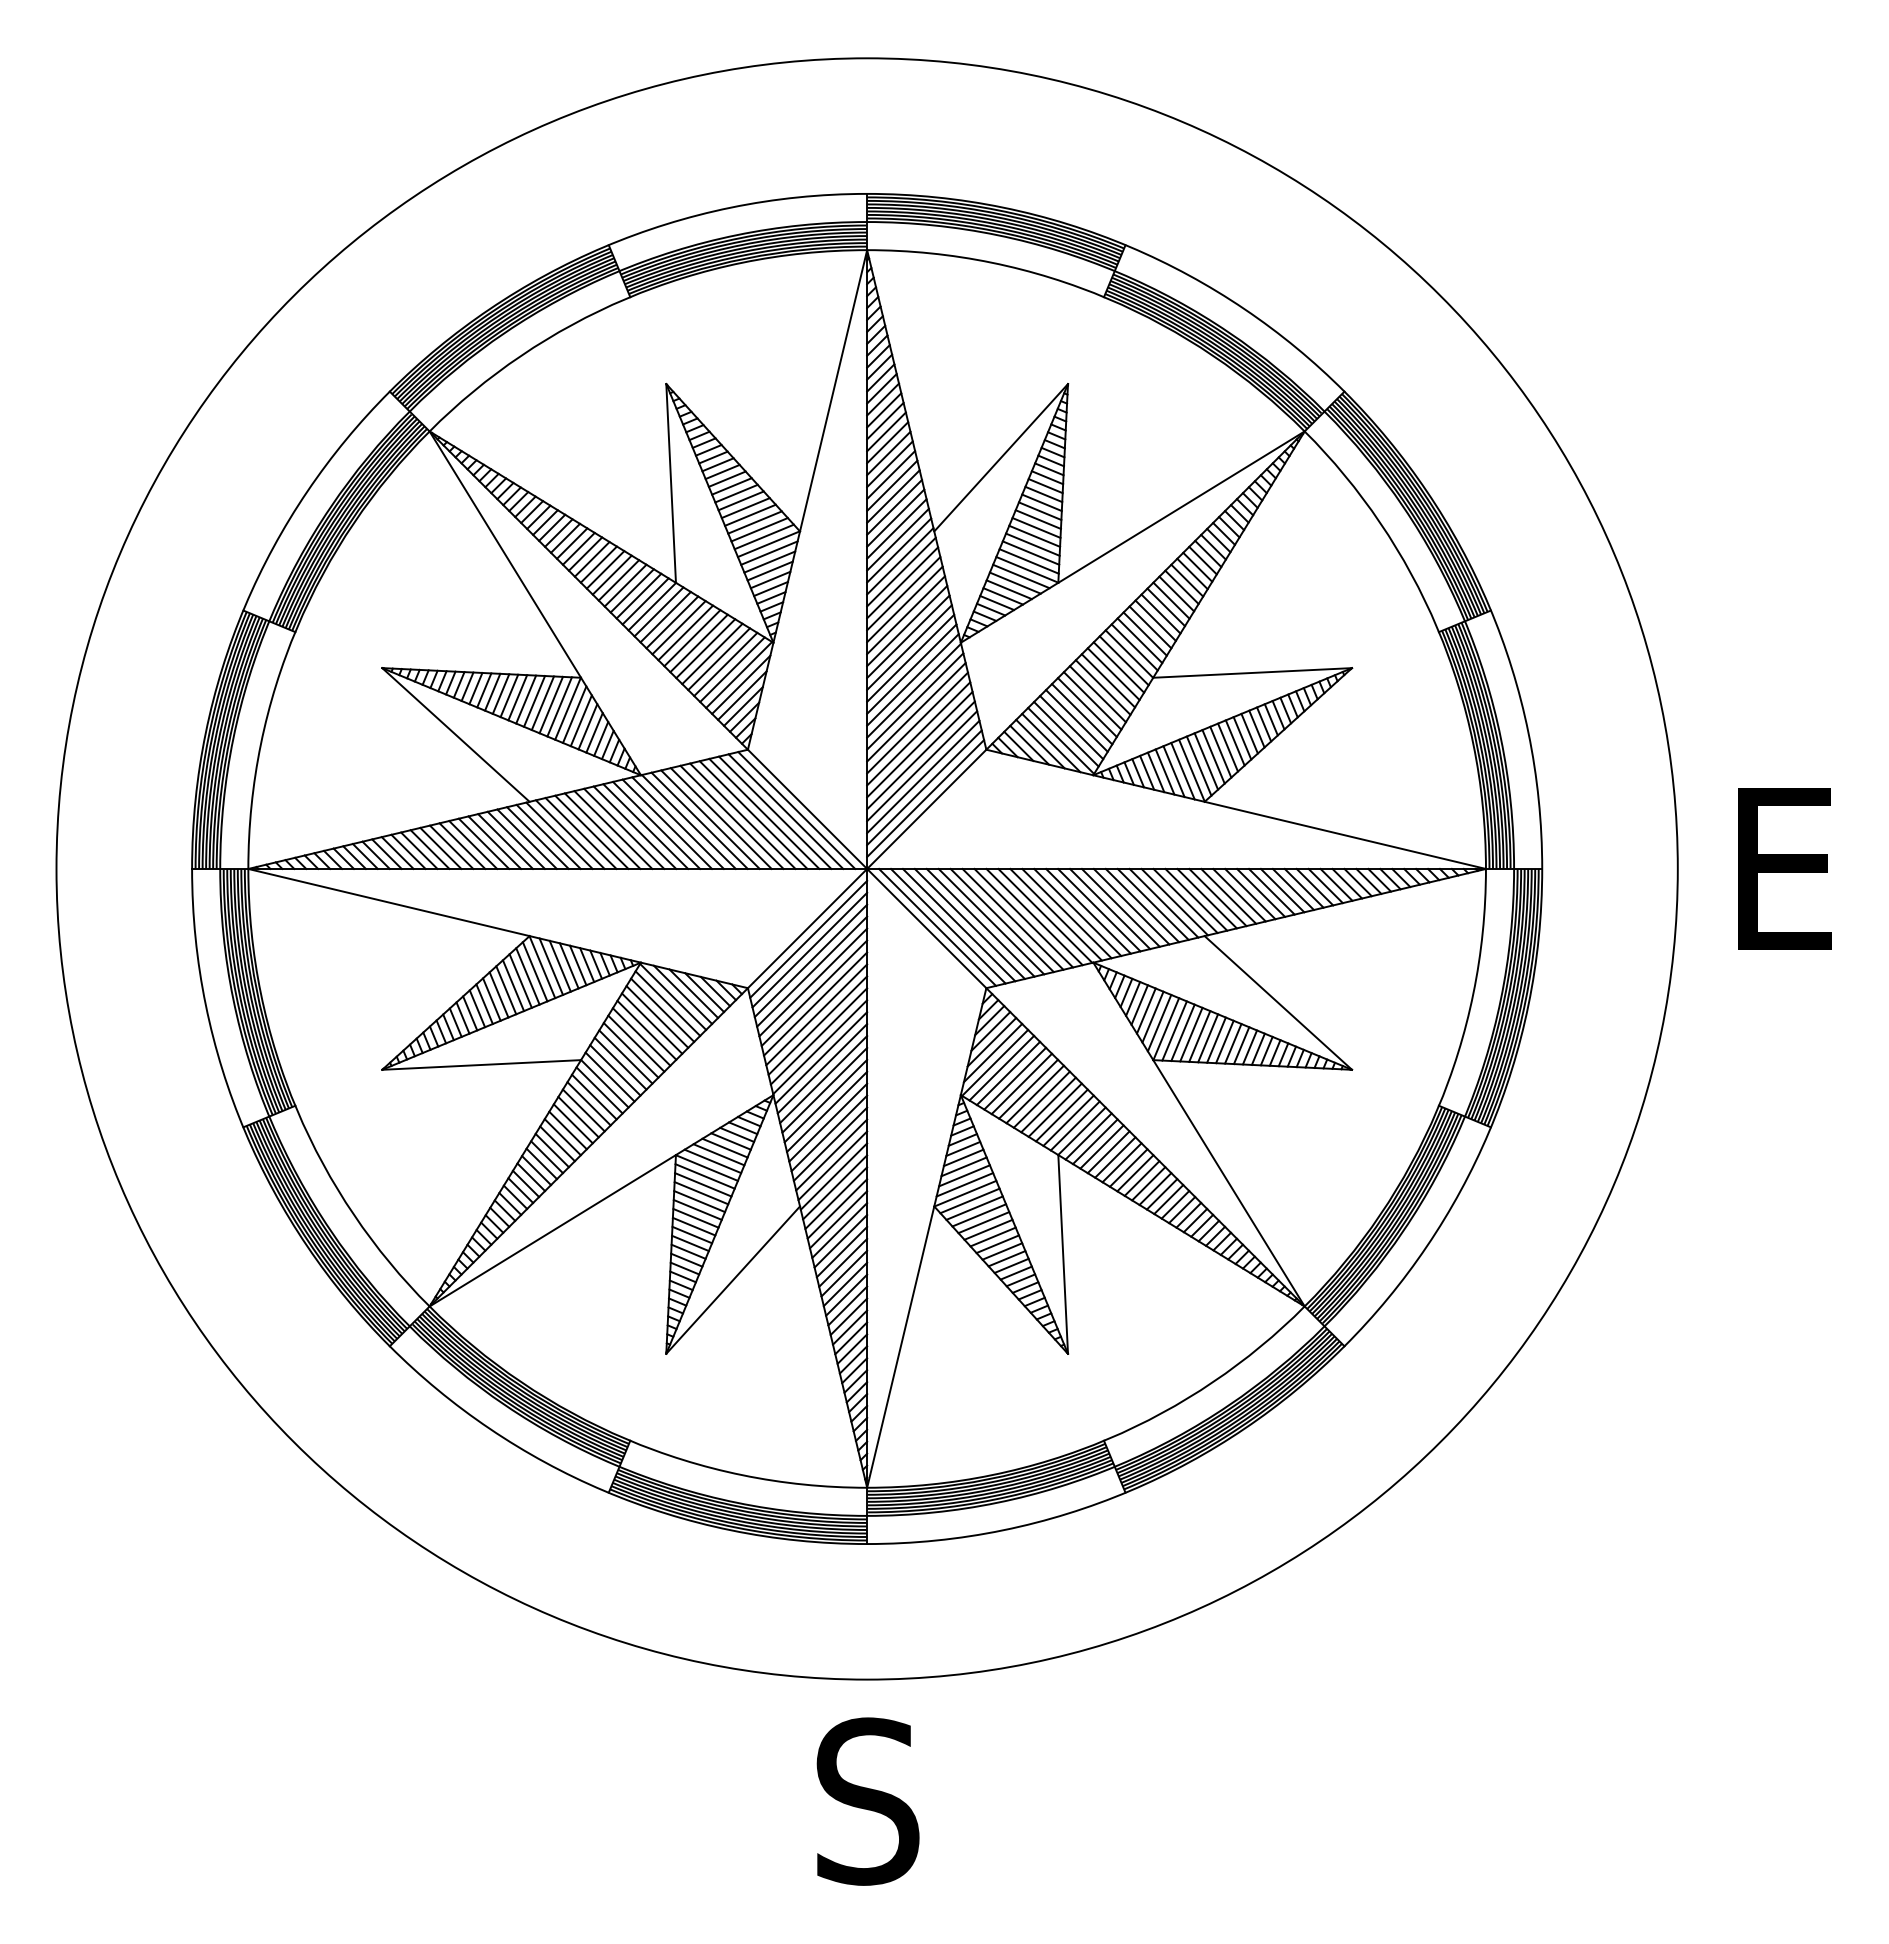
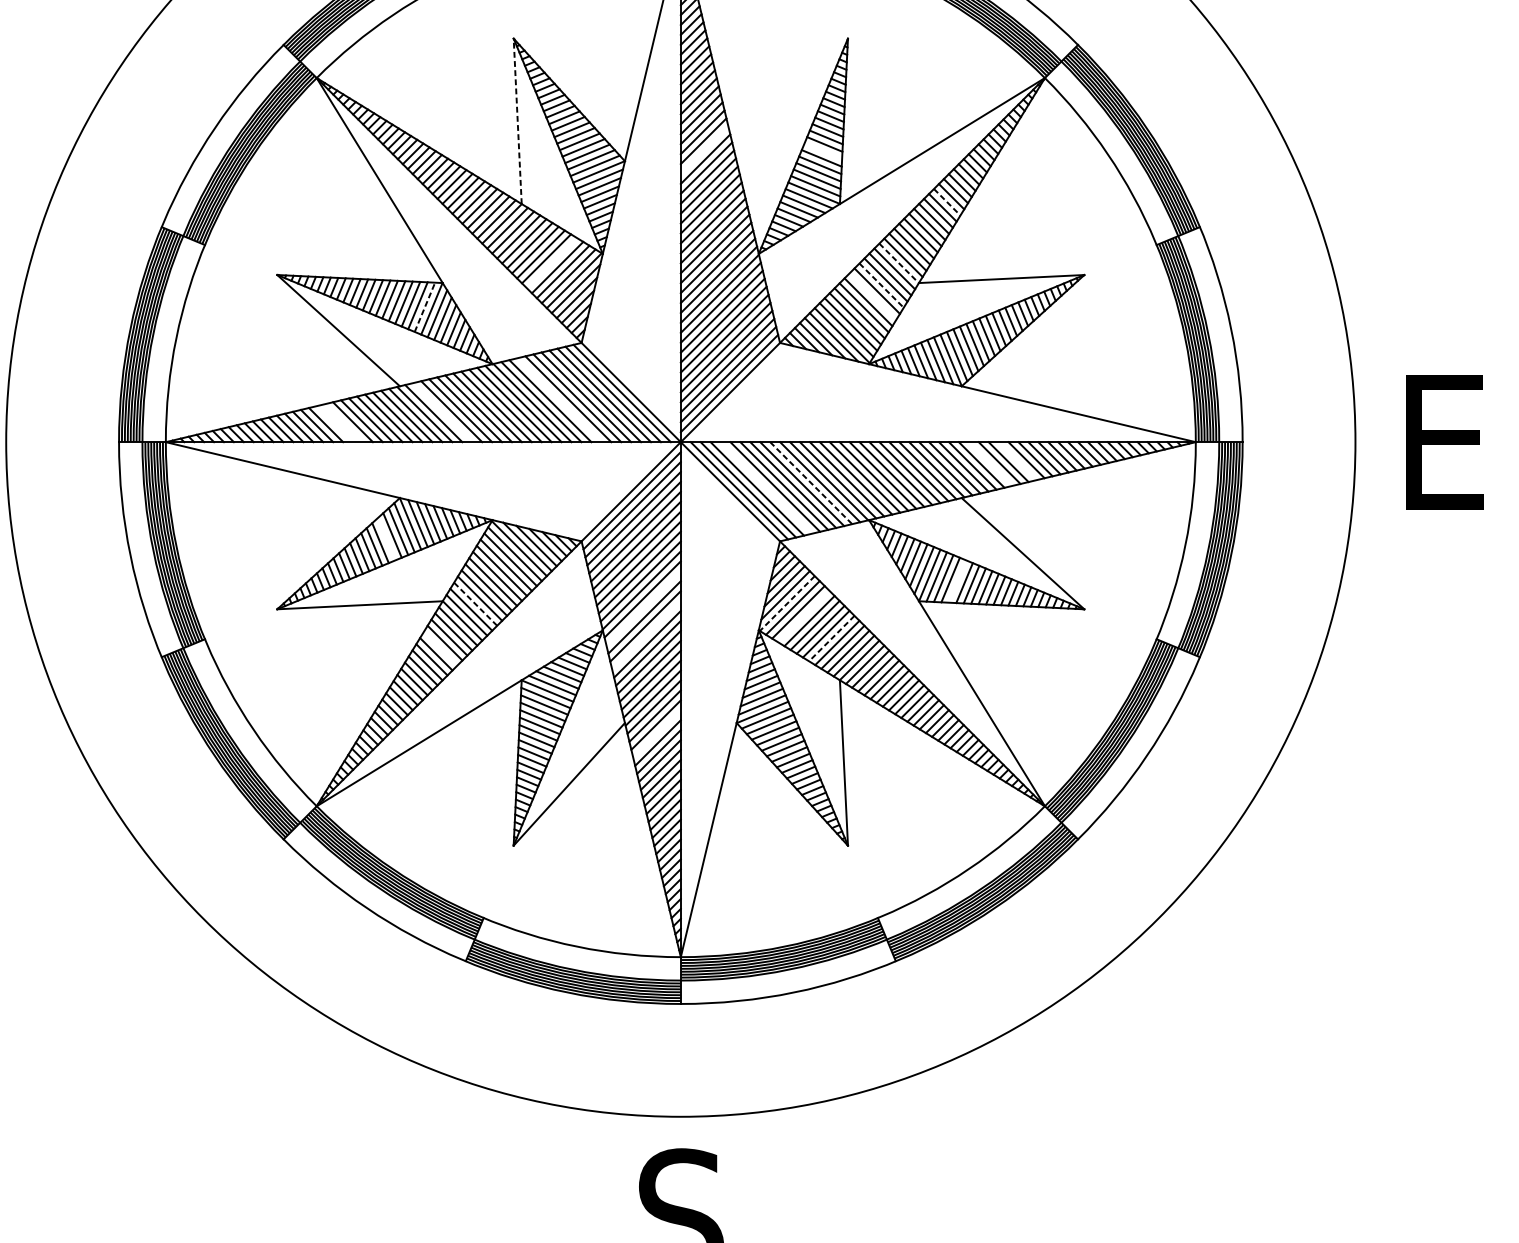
line: (1001, 457) -> (792, 99), removed
line: (671, 483) -> (518, 121), solid -> dashed
line: (895, 517) -> (704, 149), removed
line: (1037, 519) -> (822, 151), removed
line: (1187, 580) -> (947, 202), solid -> dashed
line: (712, 653) -> (552, 262), removed
line: (1129, 654) -> (899, 263), solid -> dashed
line: (1108, 680) -> (881, 285), solid -> dashed
line: (1097, 694) -> (872, 296), removed
line: (559, 706) -> (424, 306), solid -> dashed
line: (720, 818) -> (558, 400), removed
line: (580, 833) -> (442, 412), removed
line: (462, 845) -> (344, 422), removed
line: (451, 846) -> (334, 423), removed
line: (1271, 891) -> (1017, 460), removed
line: (1239, 894) -> (990, 463), removed
line: (1023, 918) -> (810, 483), solid -> dashed
line: (969, 923) -> (766, 487), removed
line: (513, 985) -> (386, 539), removed
line: (1199, 1036) -> (957, 581), removed
line: (995, 1062) -> (787, 603), solid -> dashed
line: (620, 1063) -> (475, 604), solid -> dashed
line: (822, 1068) -> (643, 608), removed
line: (1015, 1078) -> (804, 616), removed
line: (825, 1100) -> (646, 634), removed
line: (1048, 1104) -> (831, 638), solid -> dashed
line: (578, 1116) -> (440, 648), removed
line: (838, 1219) -> (656, 733), removed

